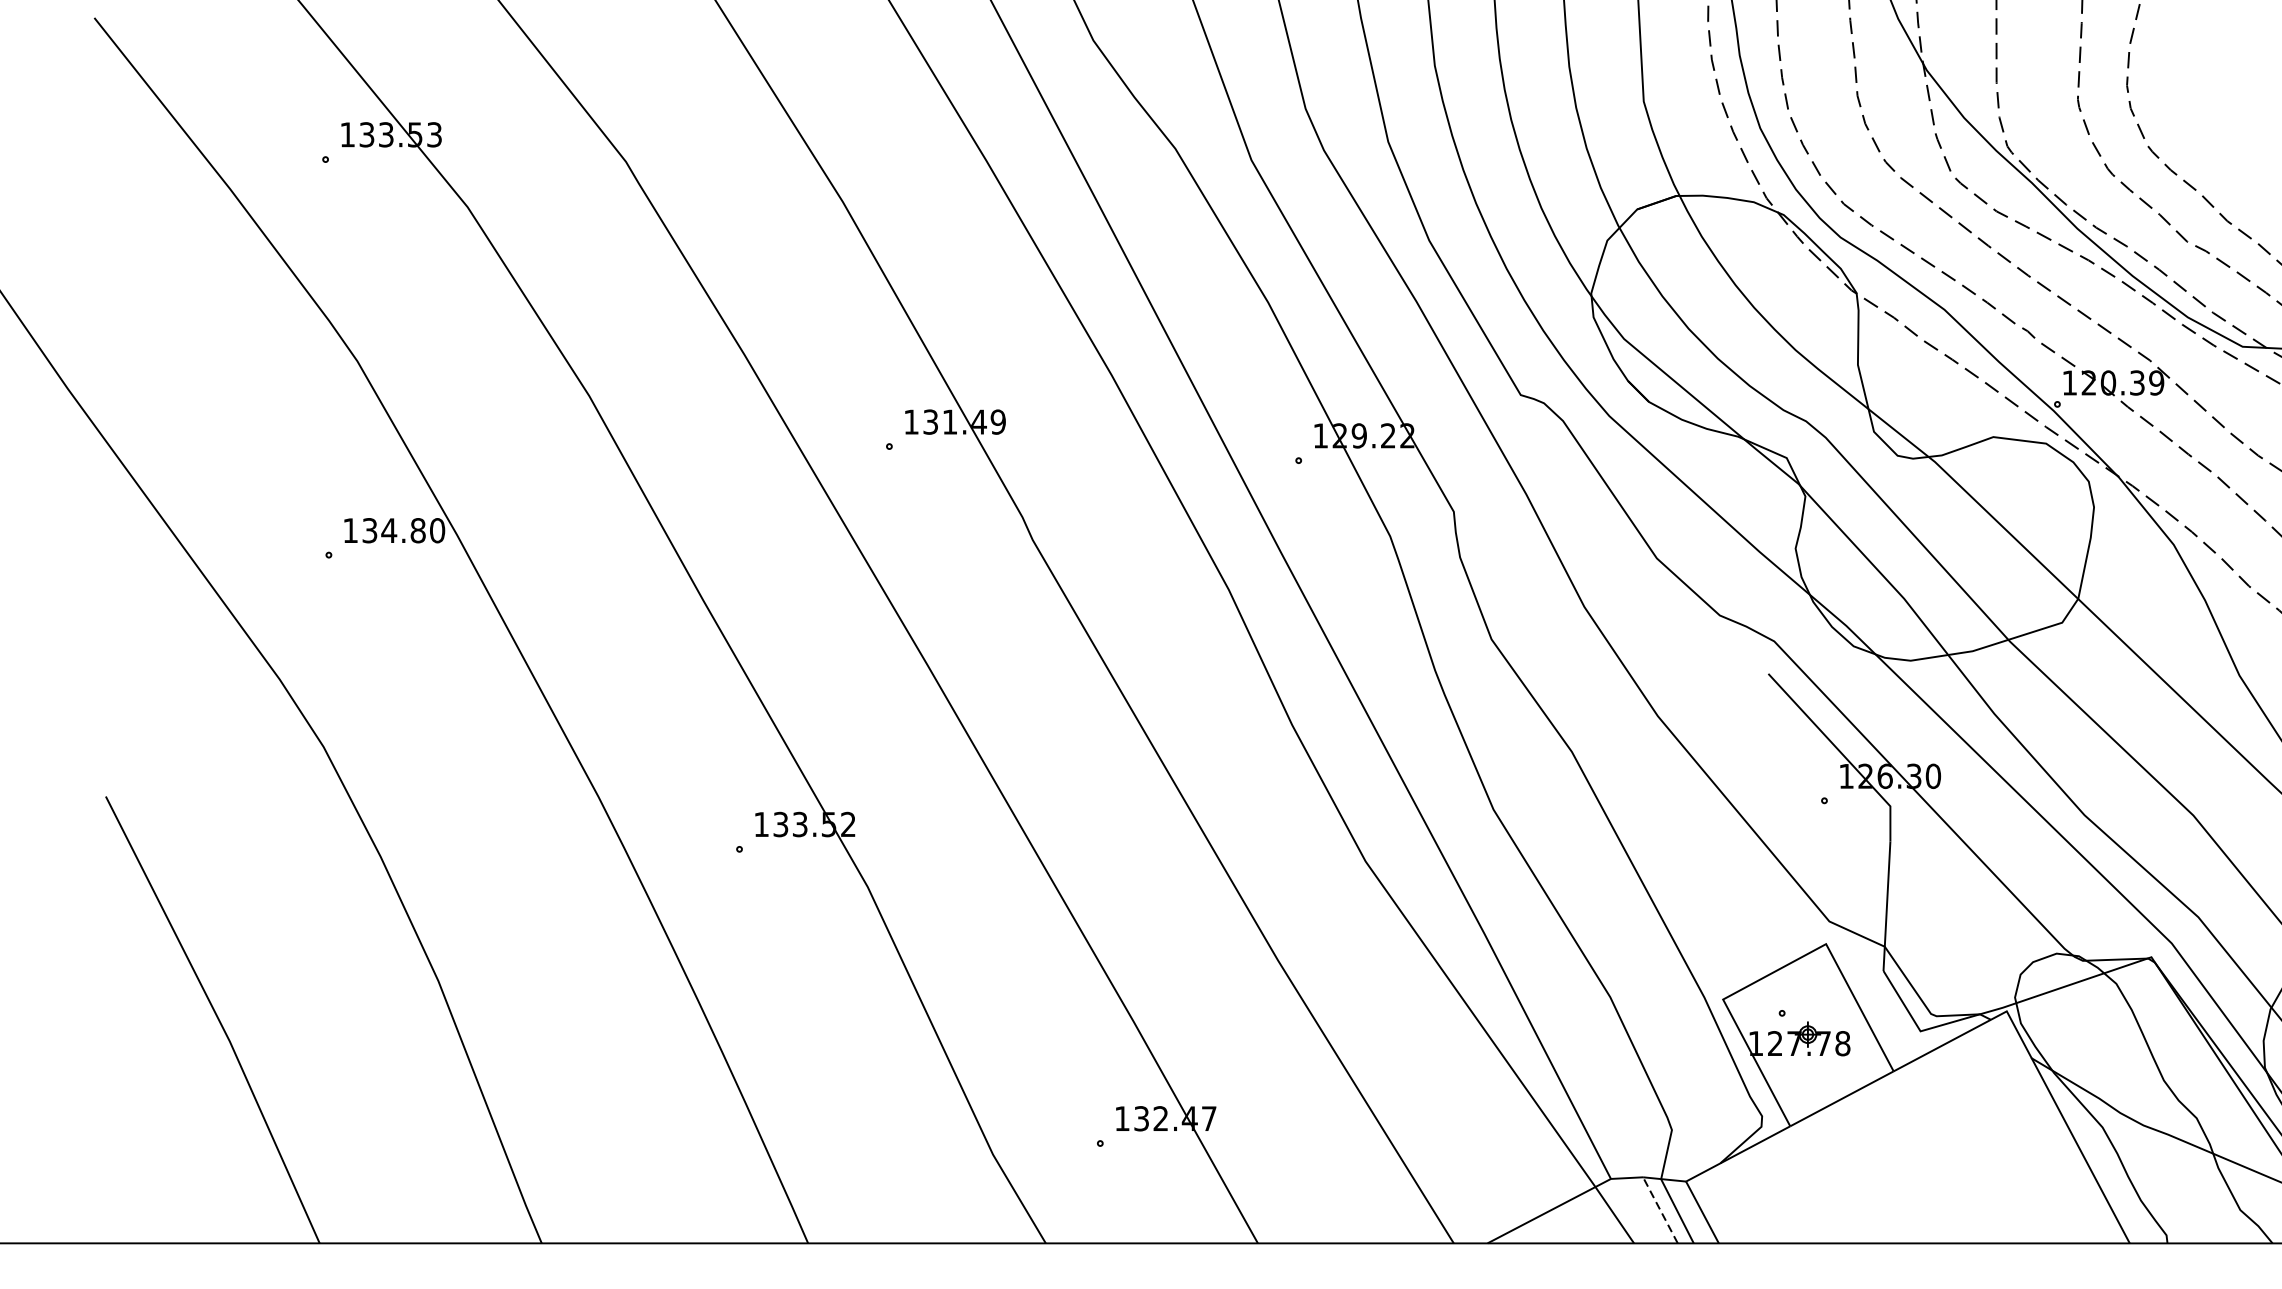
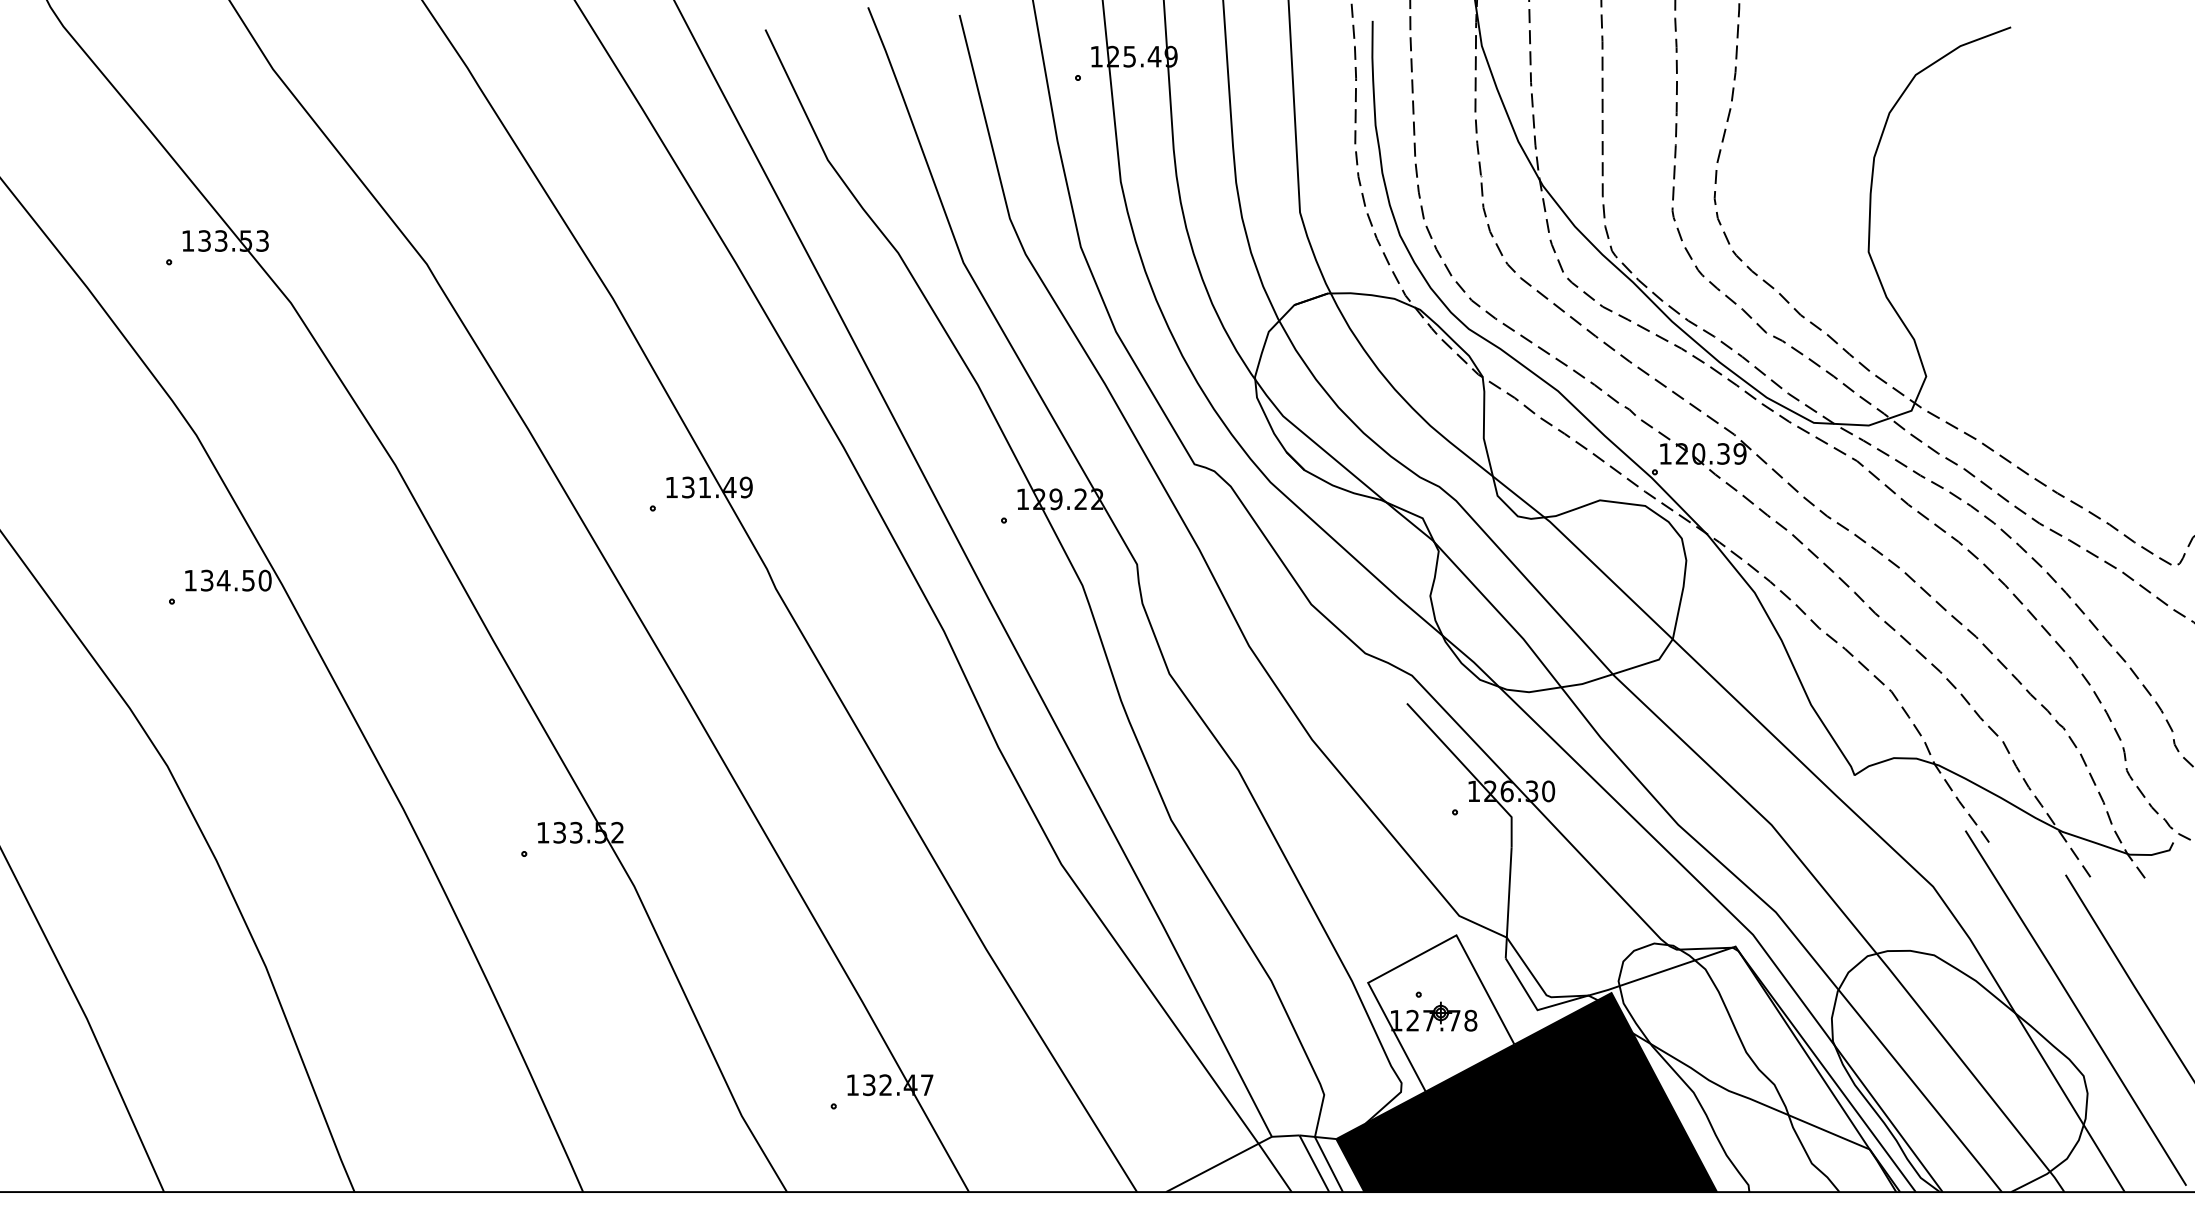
text: (418, 530) -> (248, 580), 134.80 -> 134.50
fill: (1907, 1127) -> (1526, 1092), added
line: (1660, 1210) -> (1314, 1163), dashed -> solid

